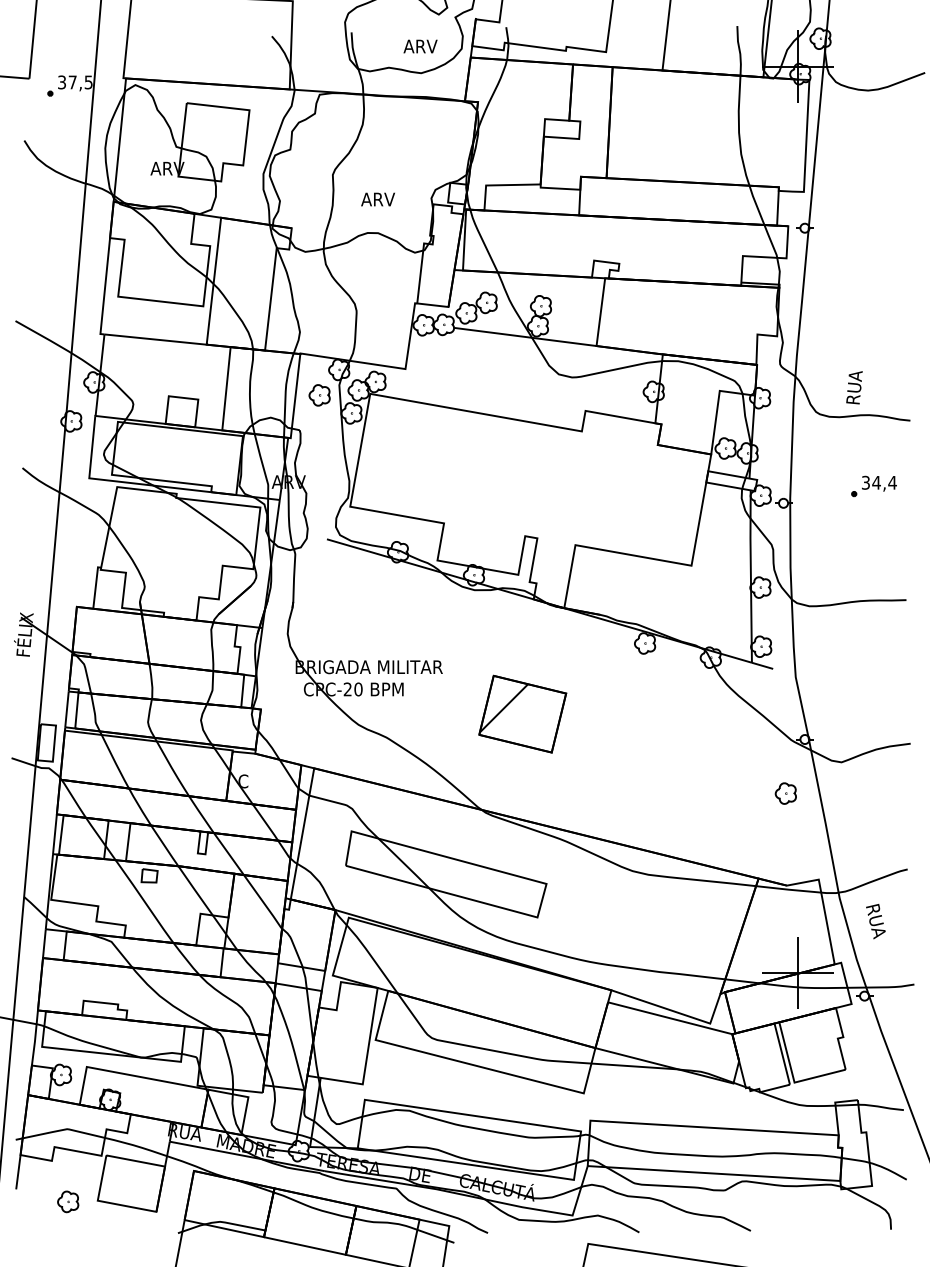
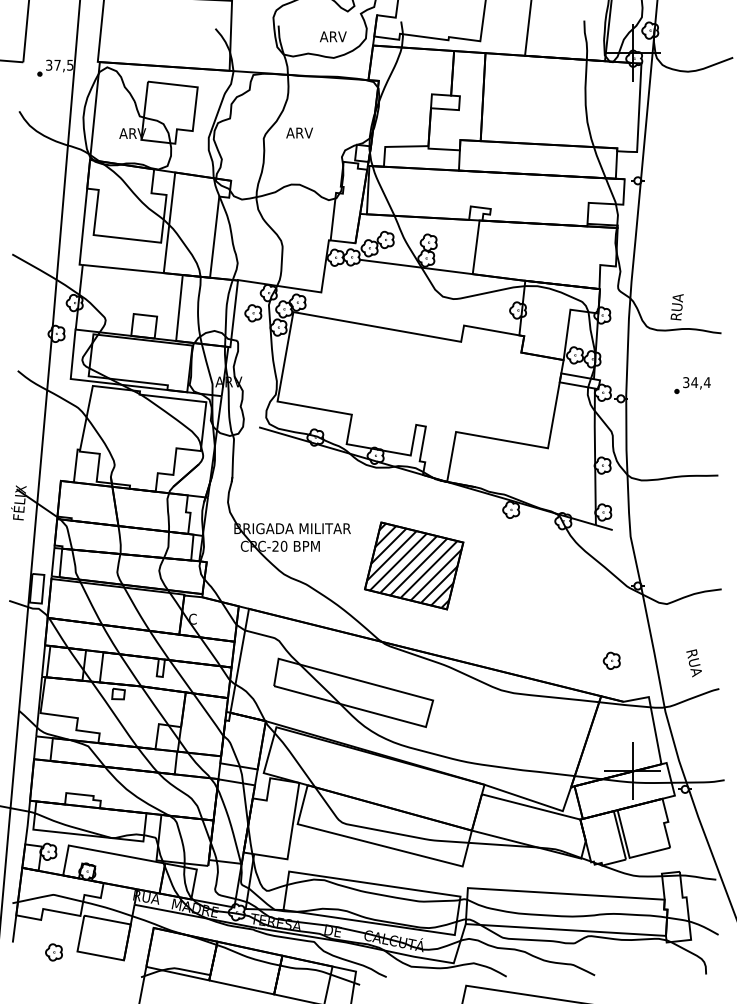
text: (377, 198) -> (299, 132), moved
part: (523, 713) -> (414, 565), size x1.43
part: (785, 793) -> (611, 660), moved
text: (875, 921) -> (693, 663), moved

